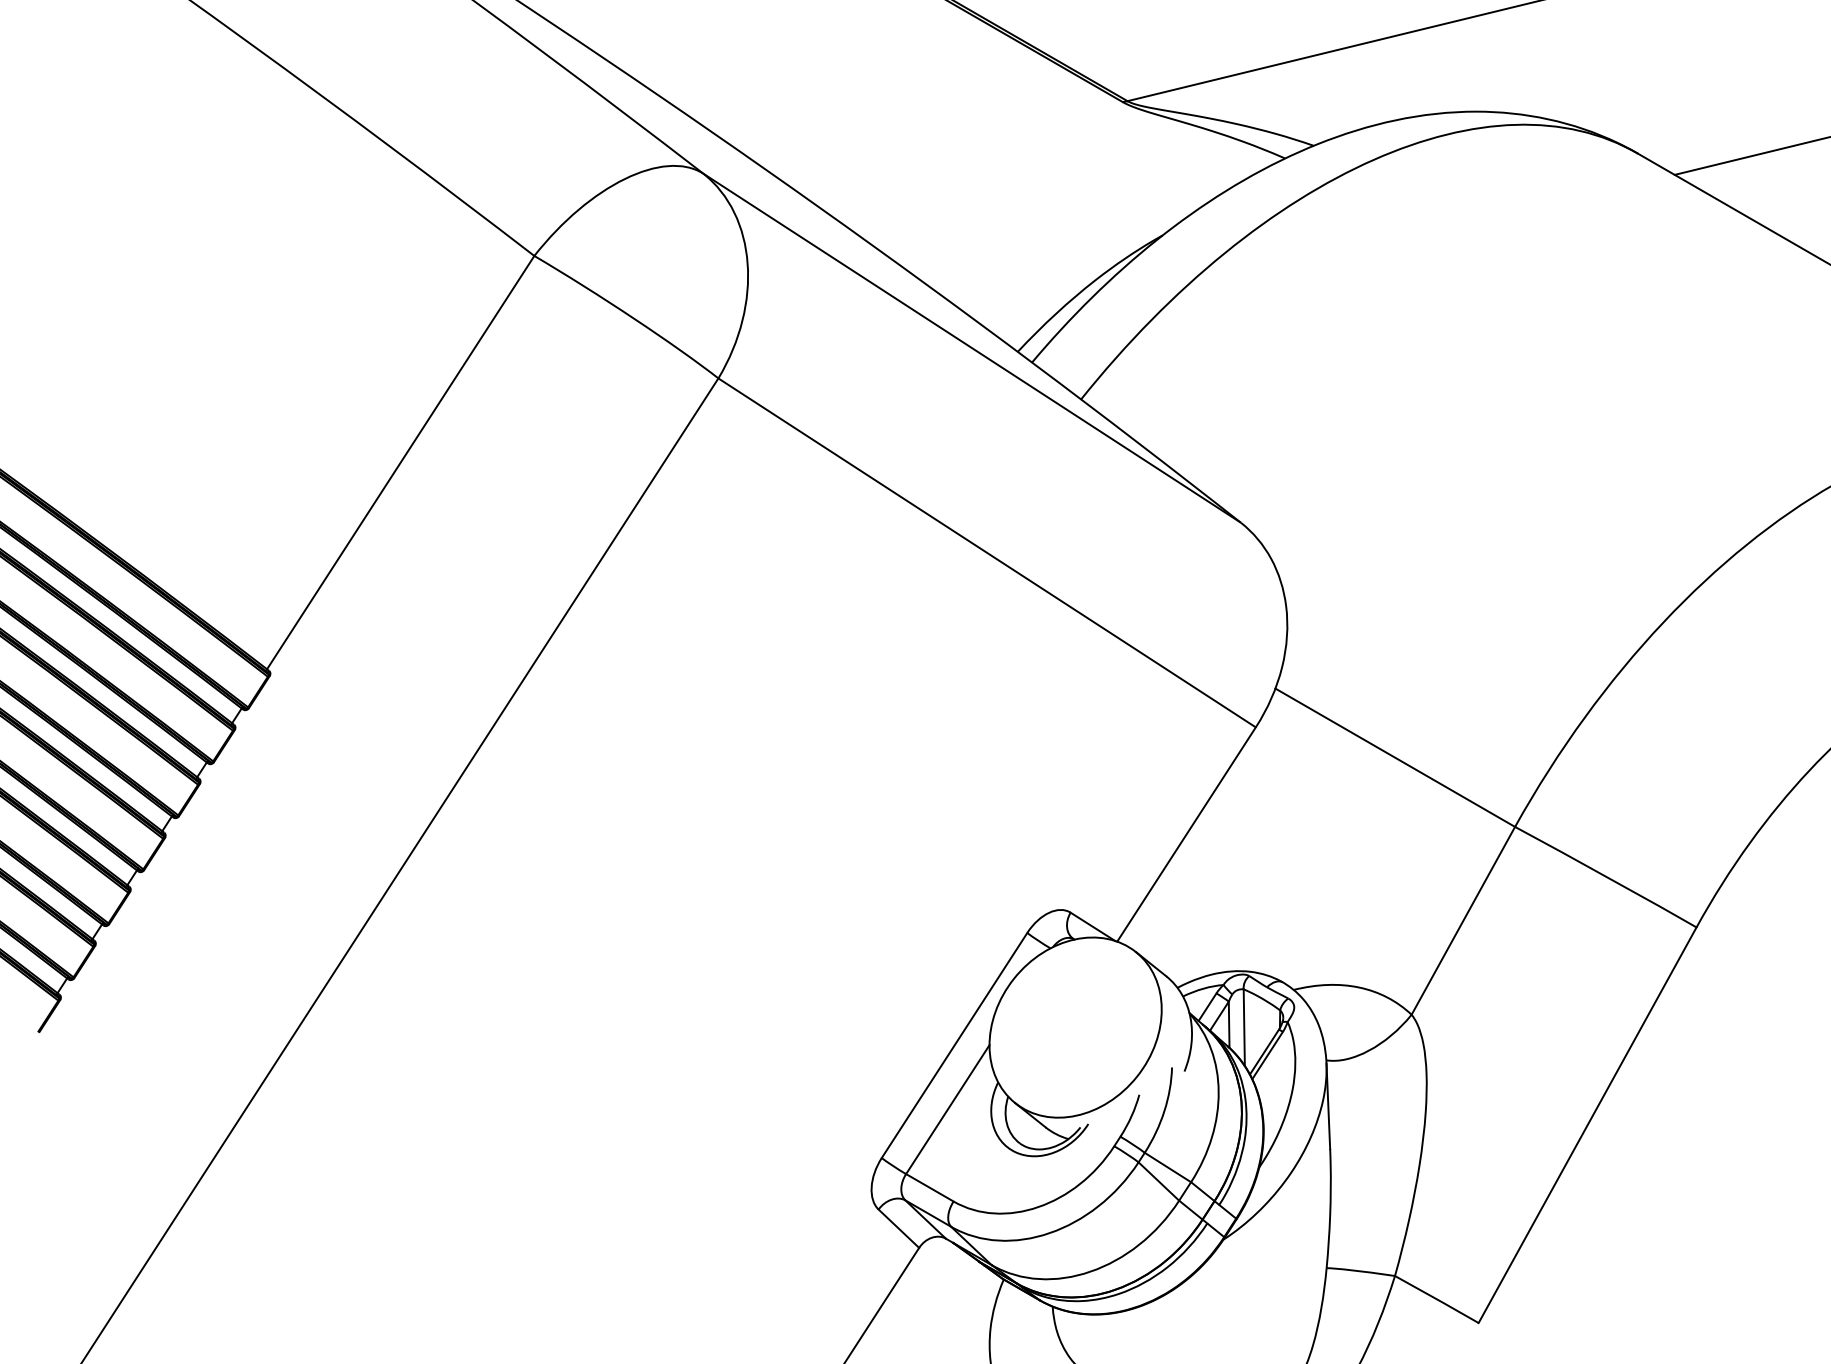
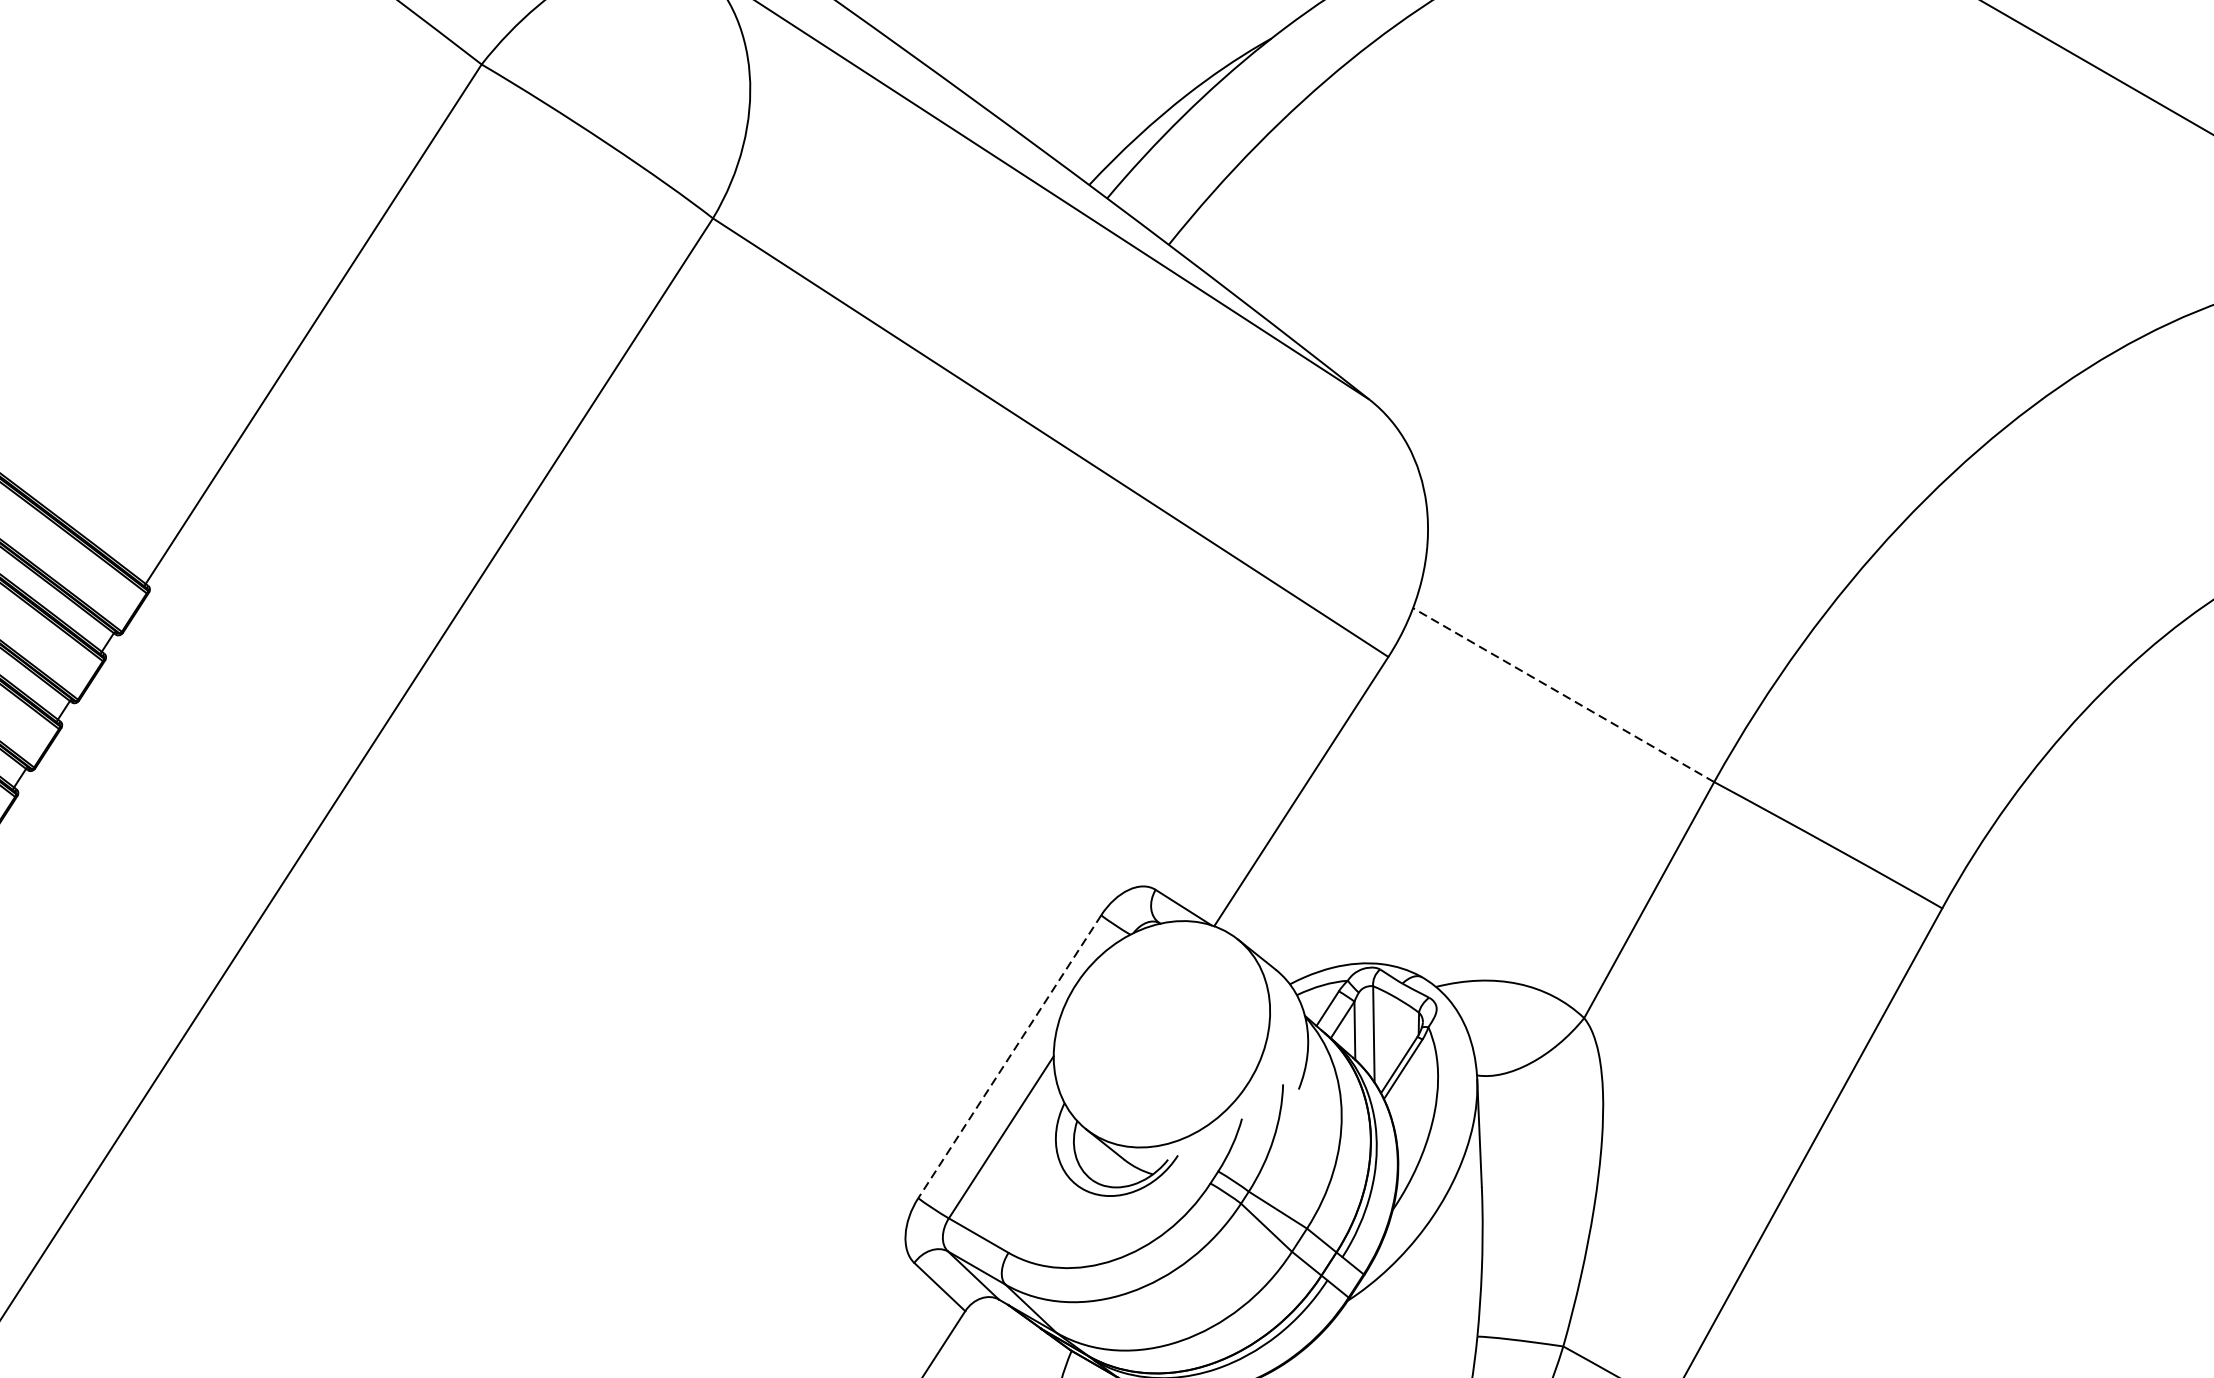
line: (1394, 757) -> (1562, 694), solid -> dashed
line: (954, 1045) -> (1009, 1056), solid -> dashed

